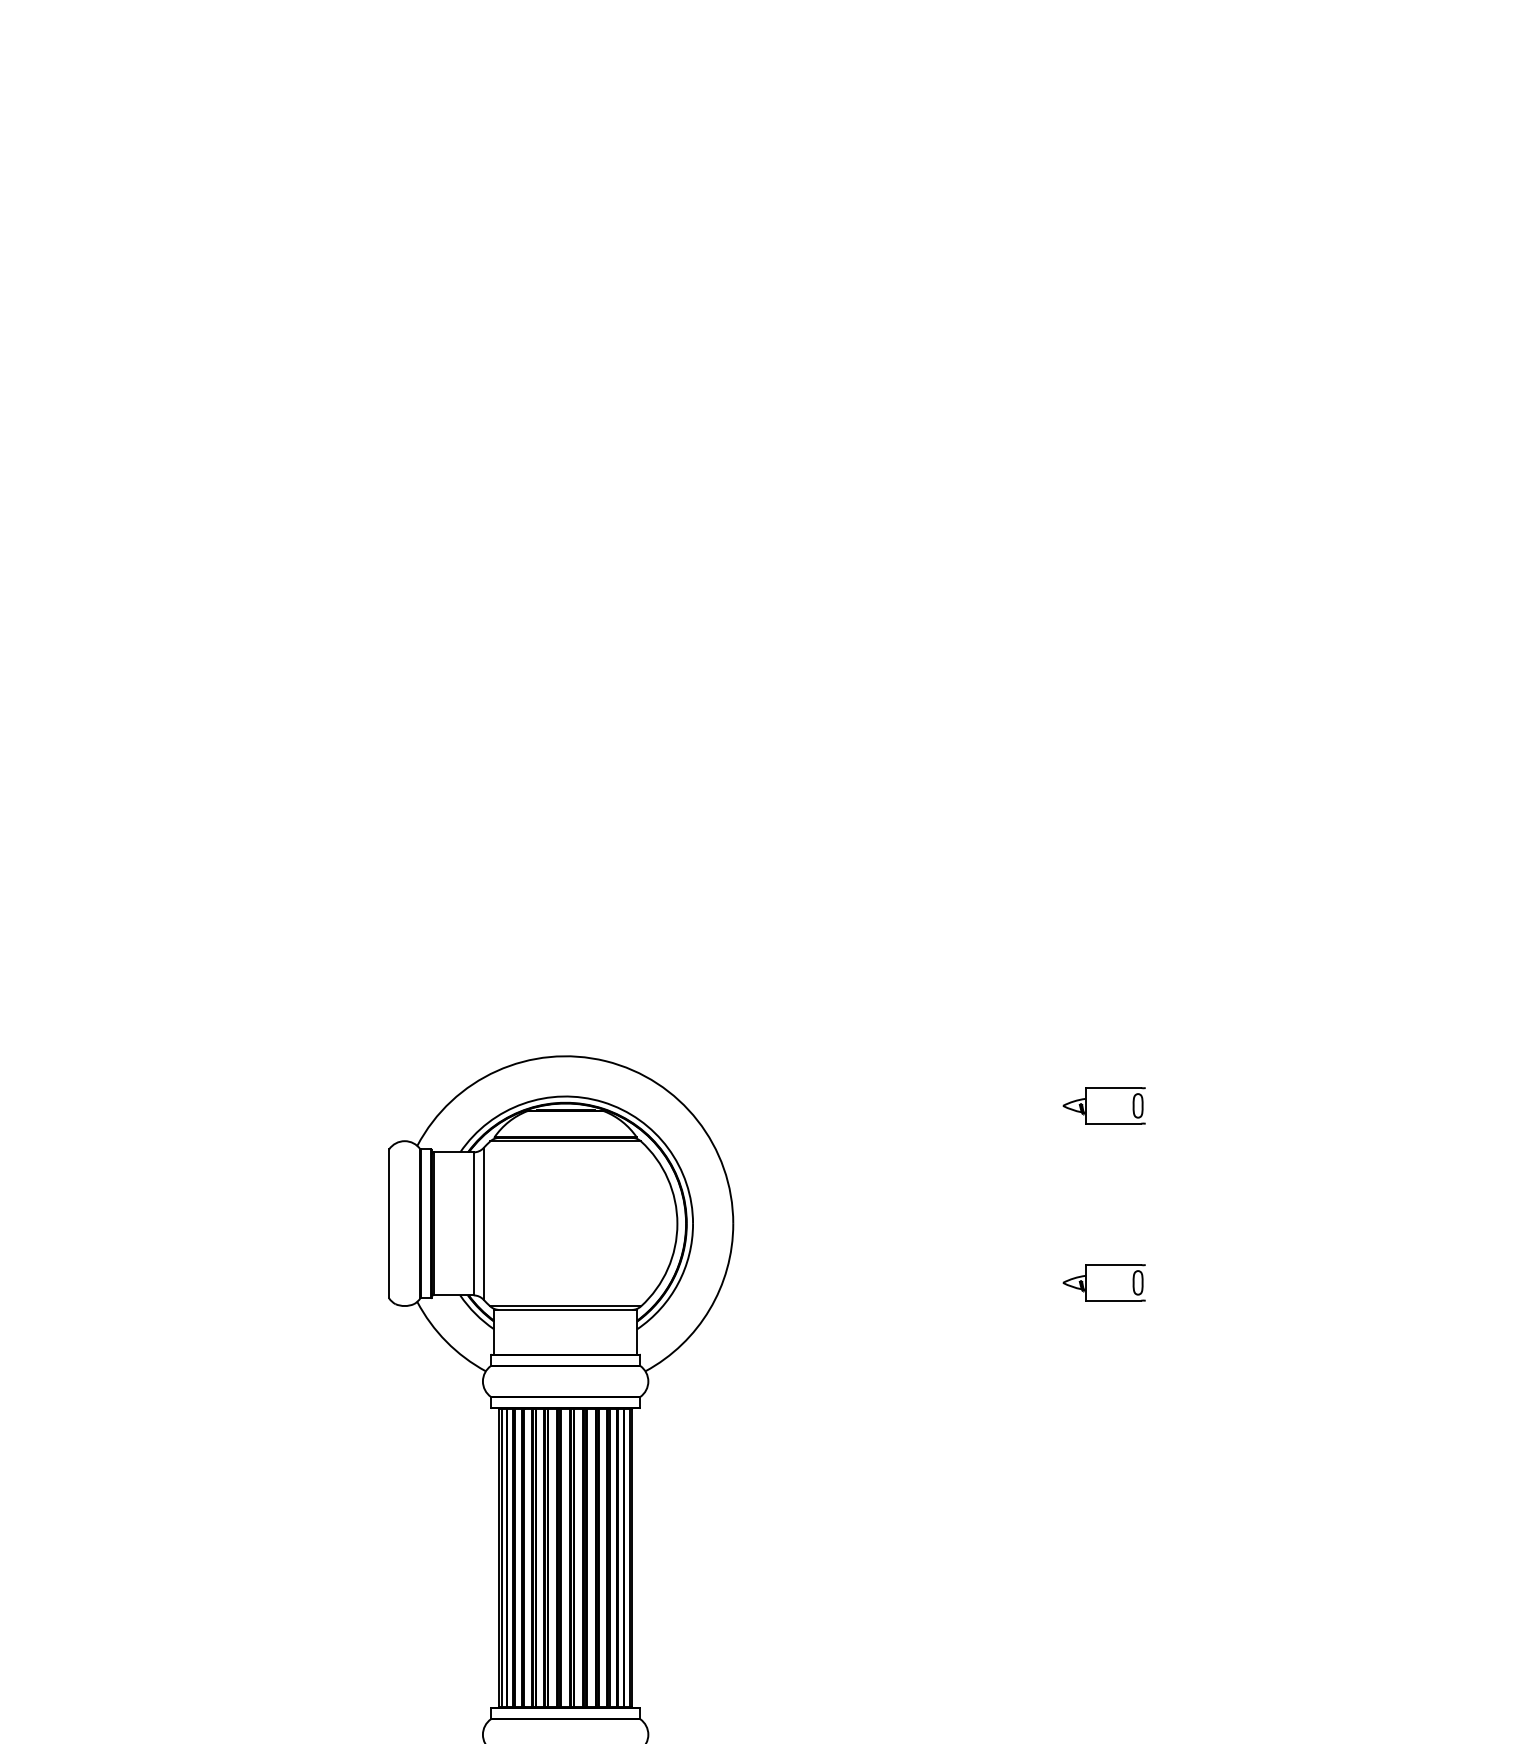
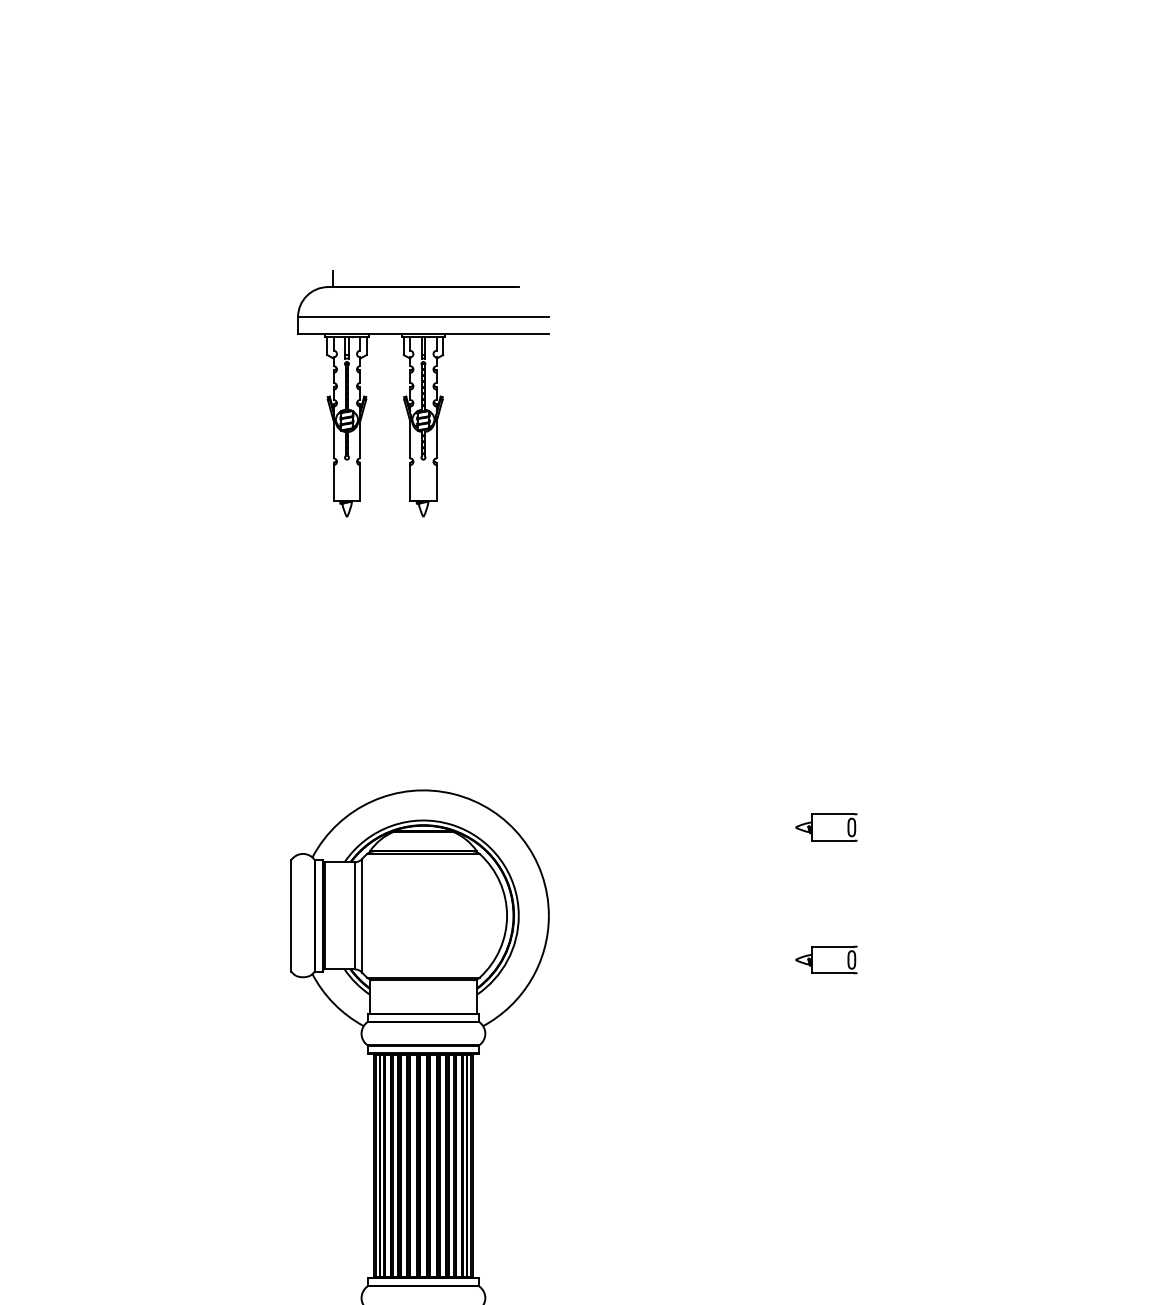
part: (565, 526) -> (423, 393), added

